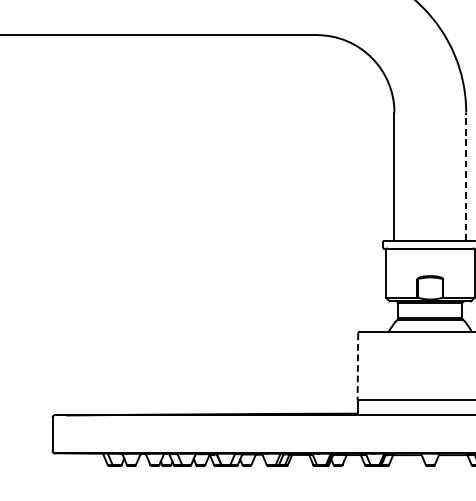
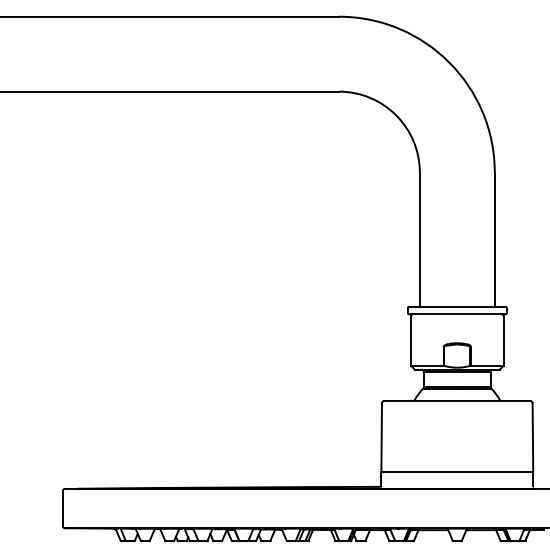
line: (465, 176) -> (494, 239), dashed -> solid
line: (357, 366) -> (381, 437), dashed -> solid

